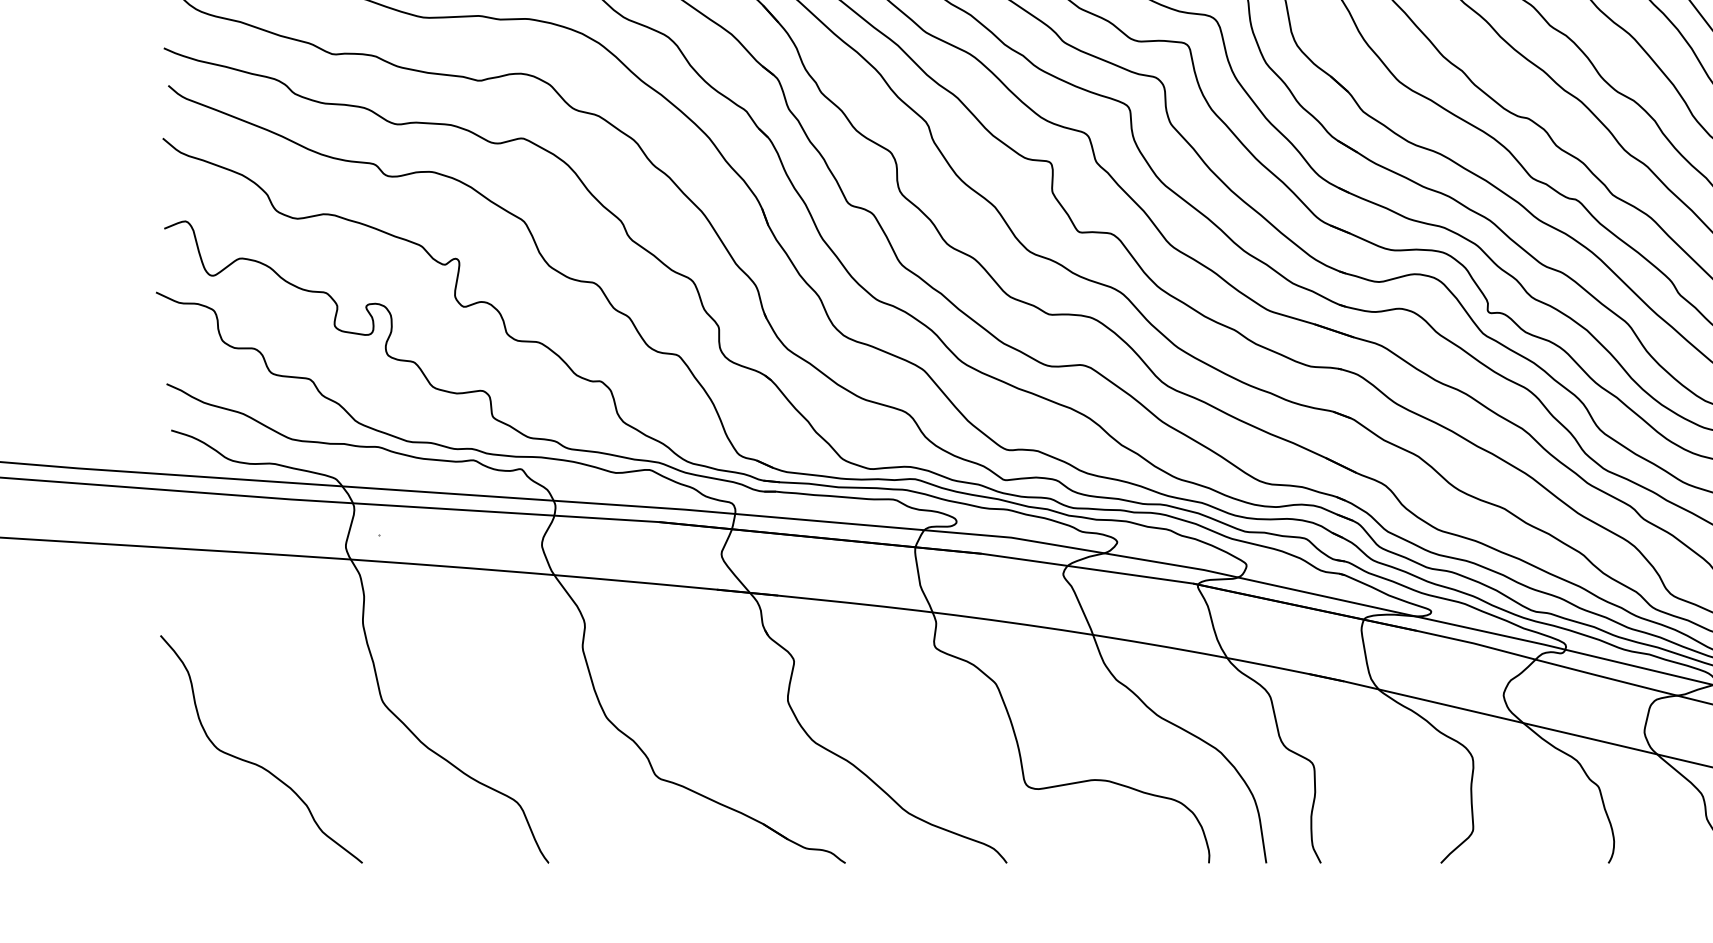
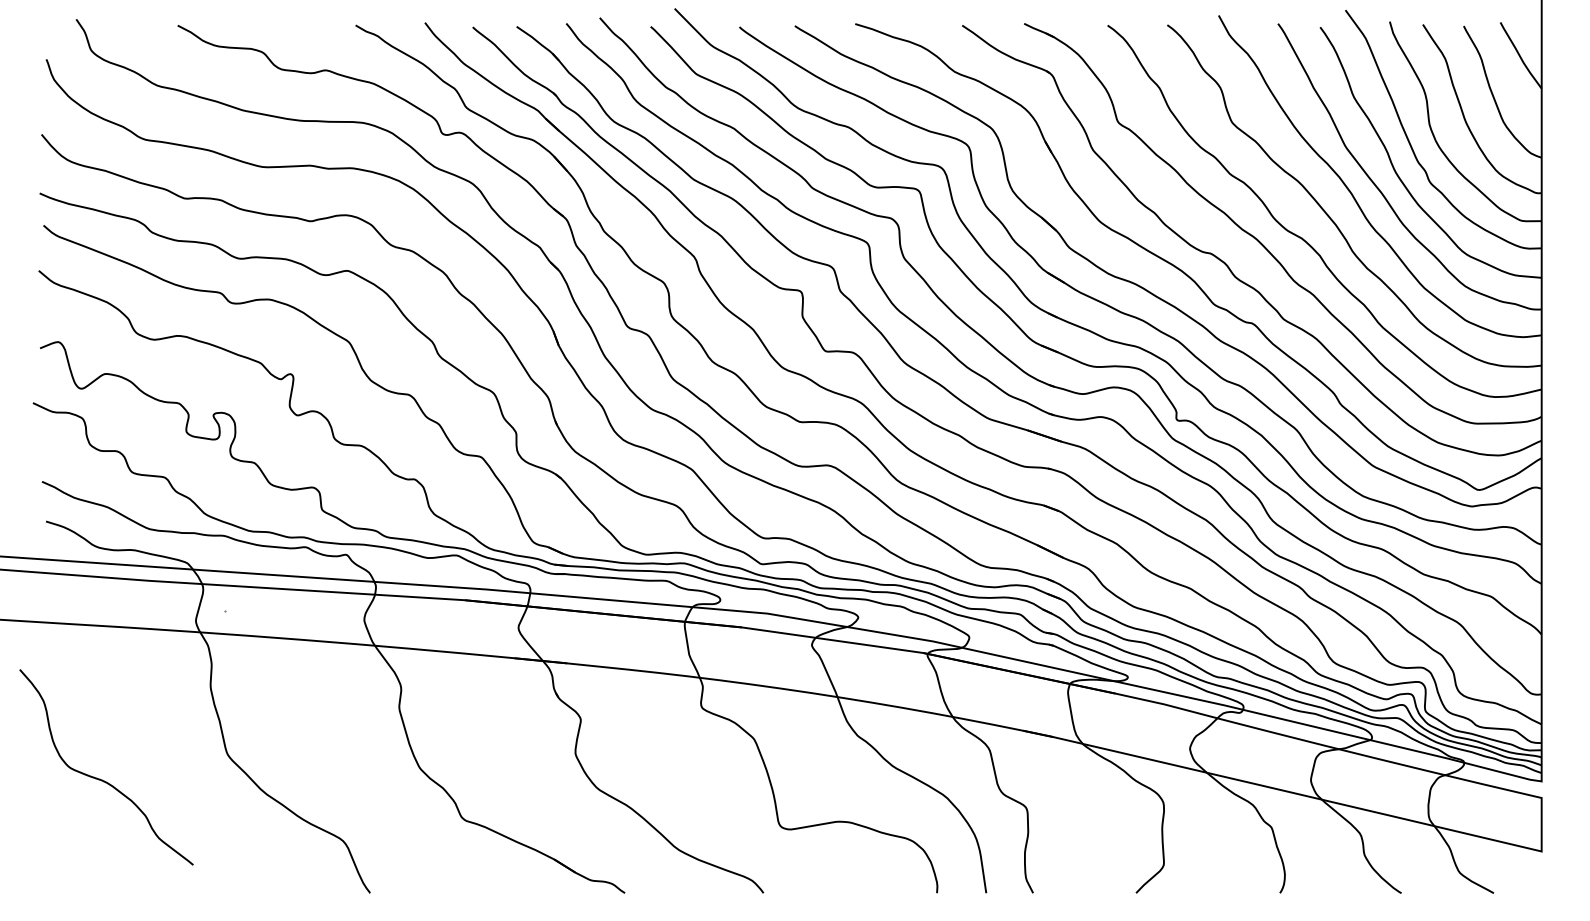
curve: (256, 763) -> (102, 779), moved

